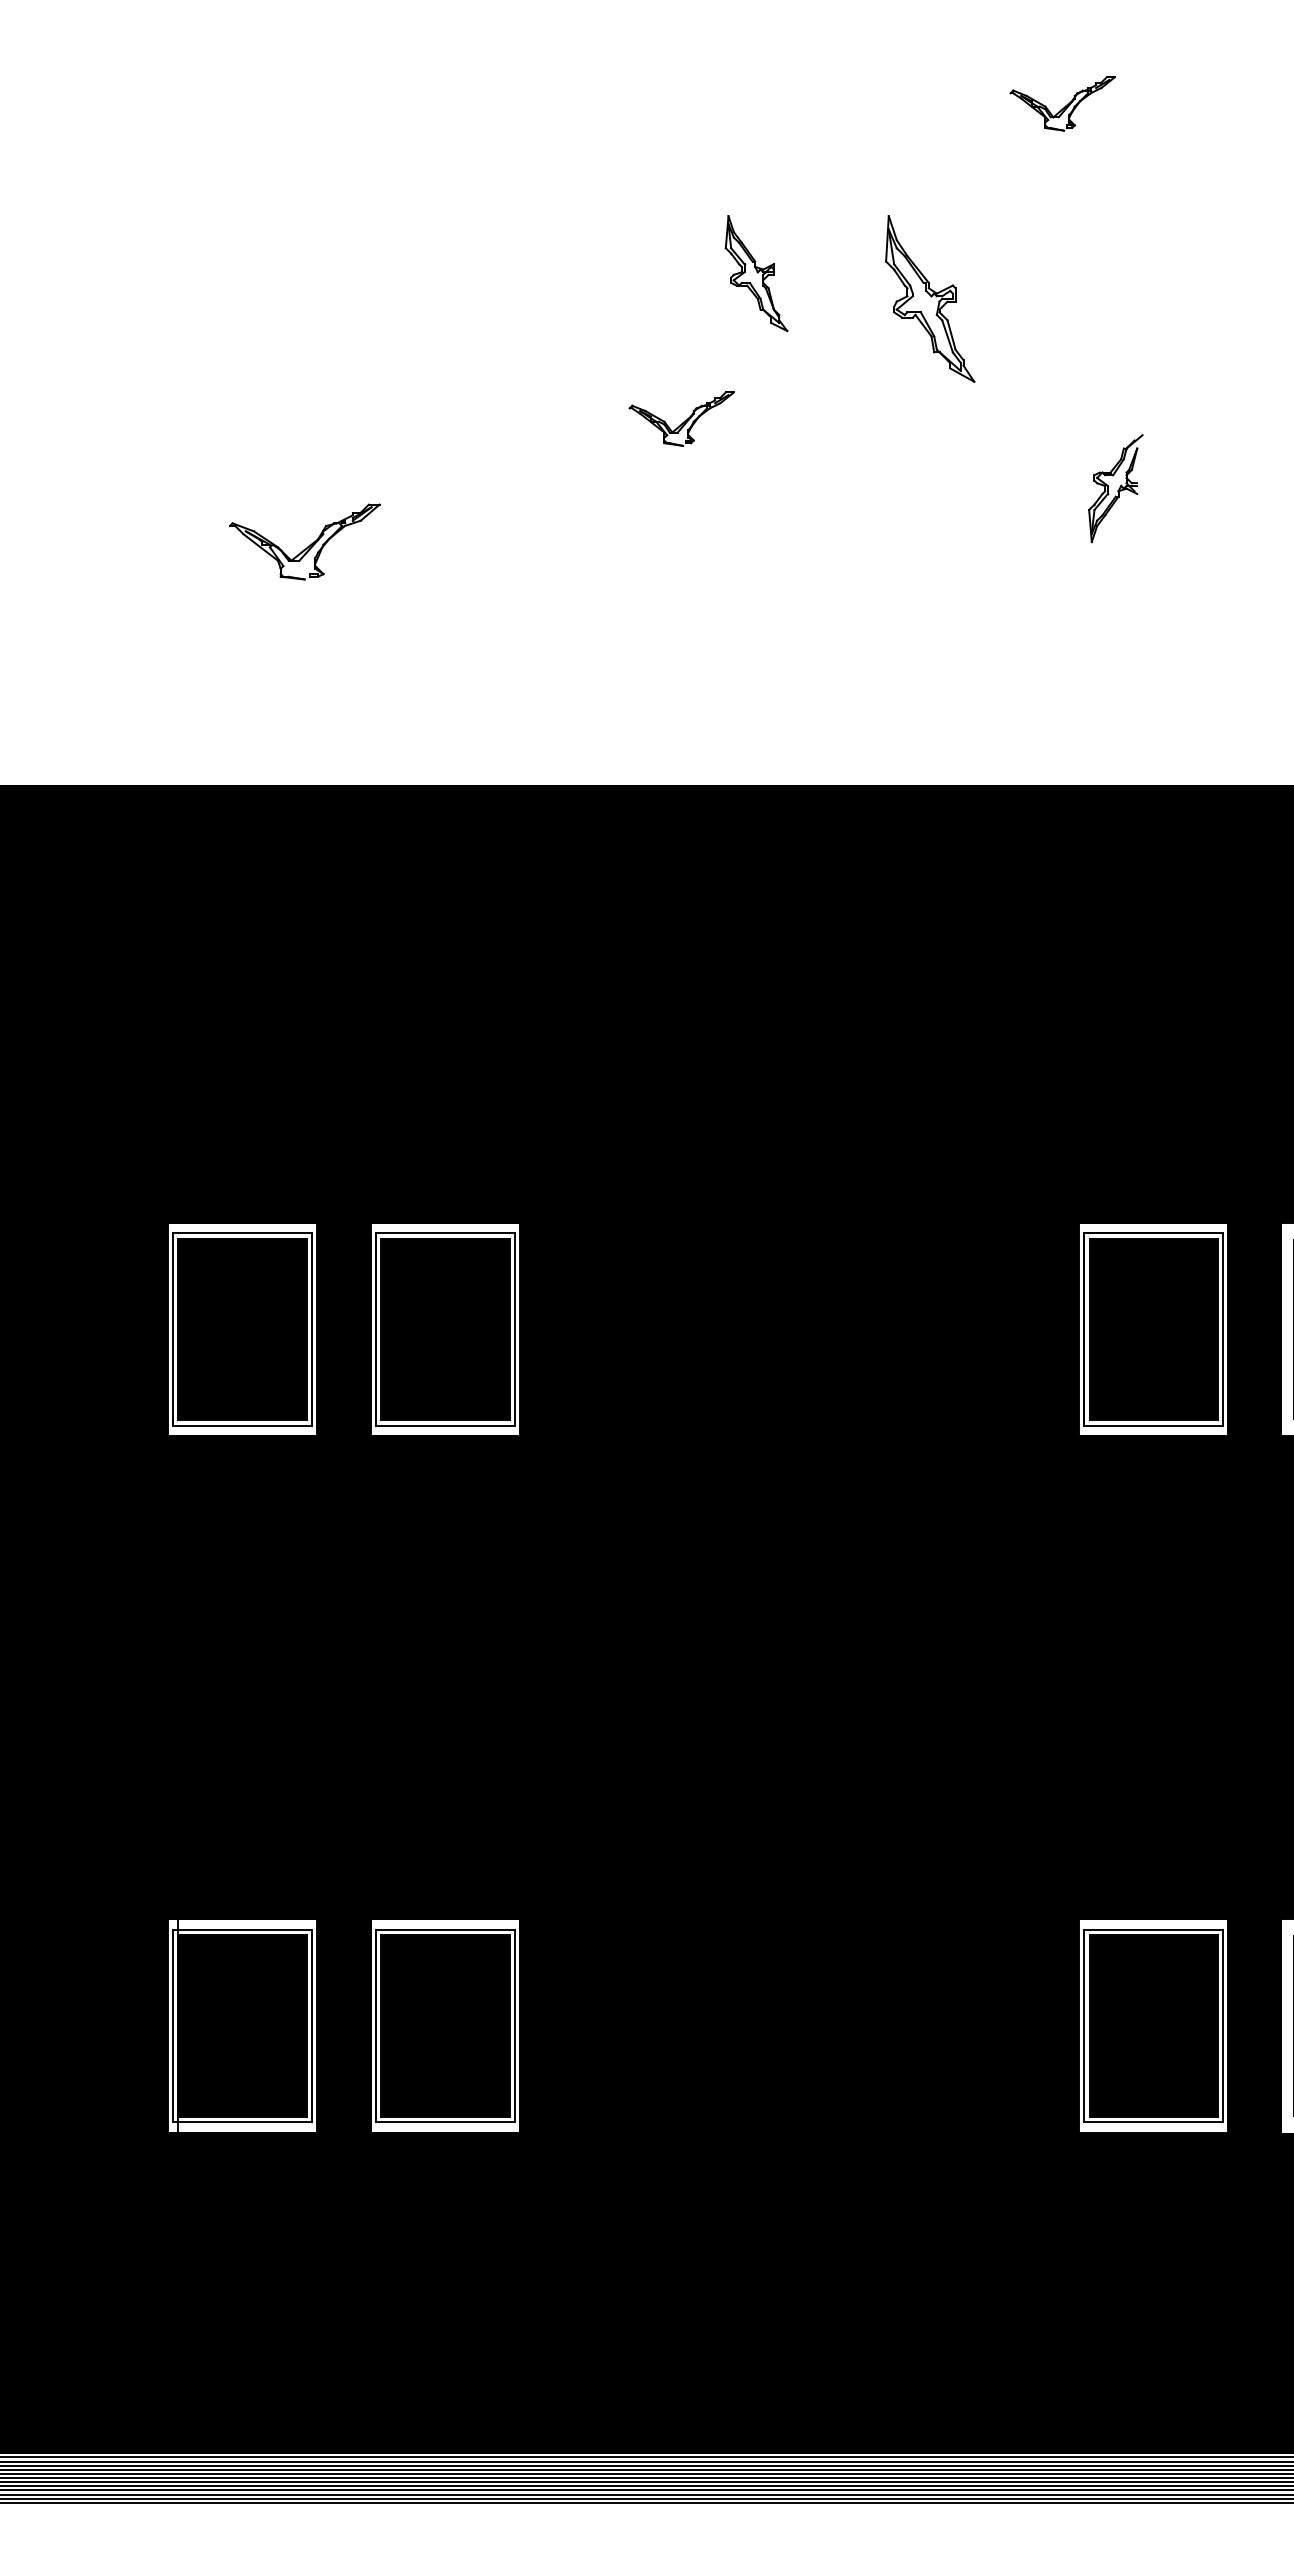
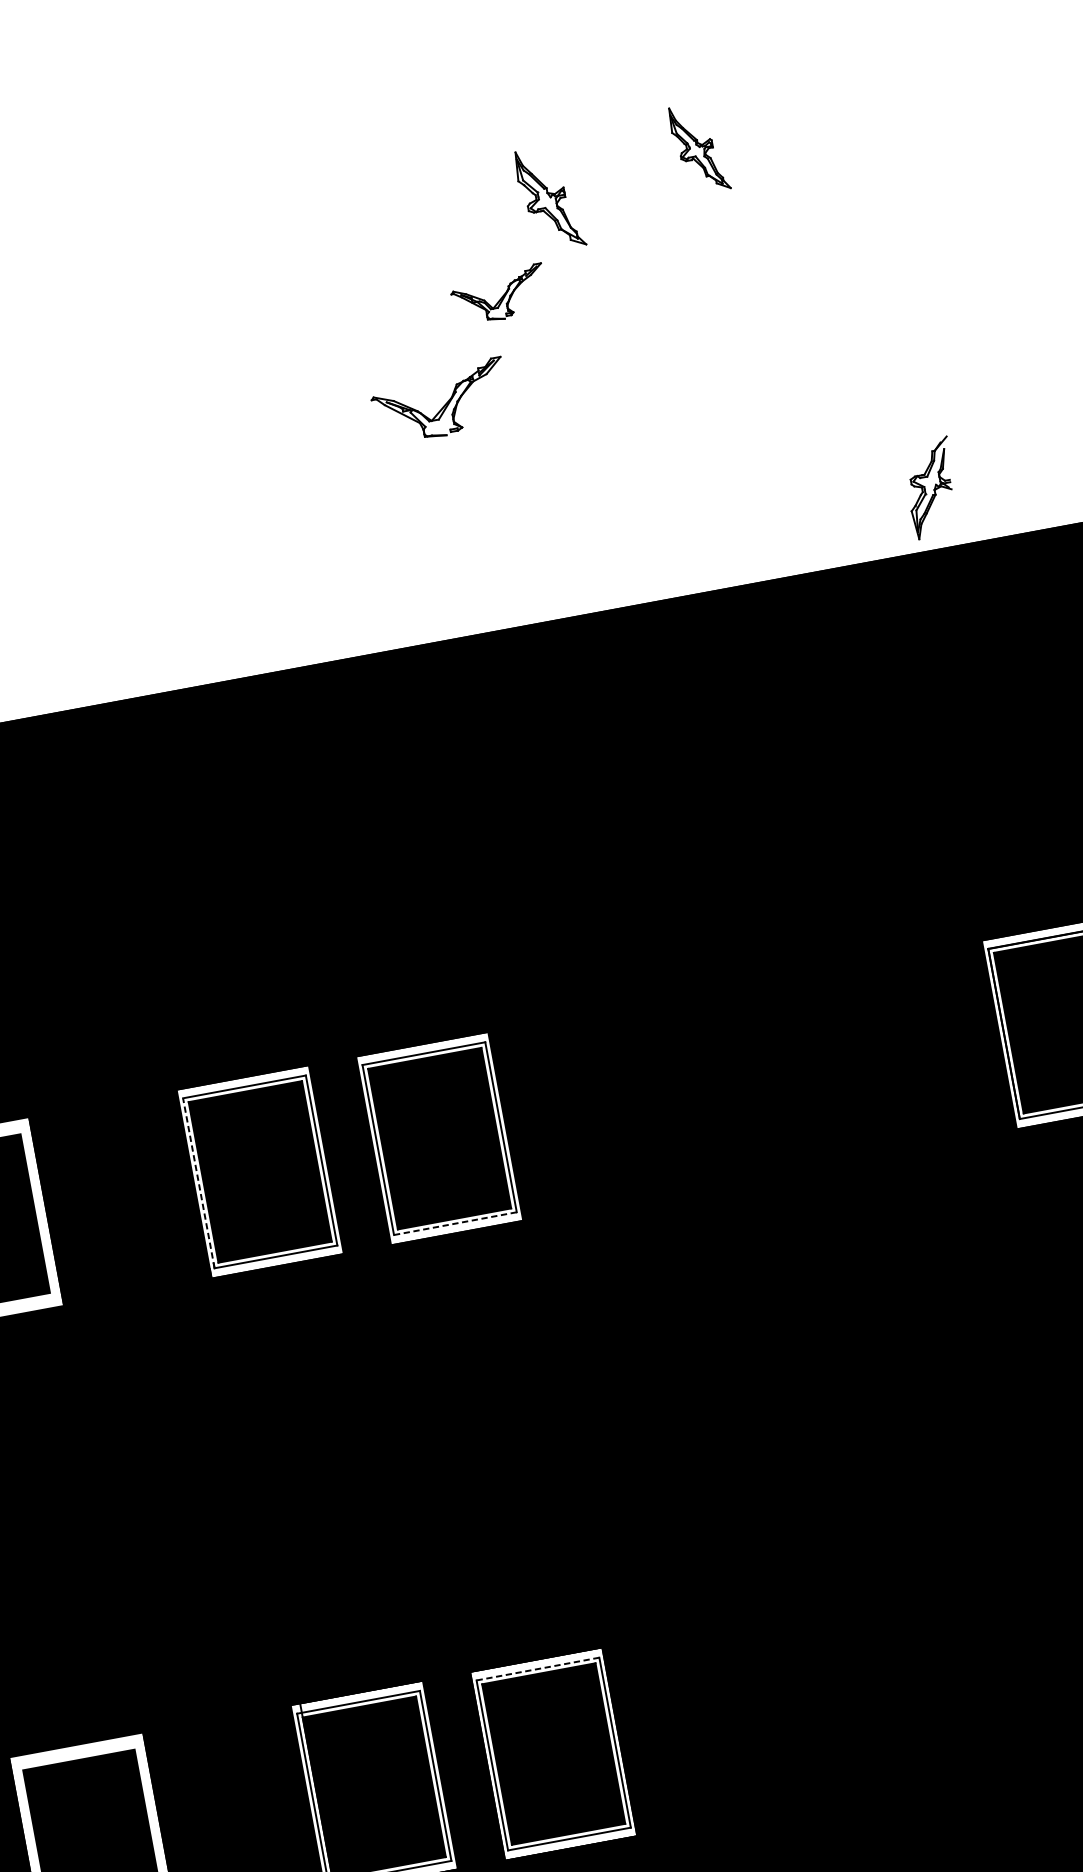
part: (756, 273) -> (549, 198), moved
part: (930, 298) -> (699, 148), size x0.6
part: (1115, 488) -> (931, 488), moved
part: (304, 541) -> (440, 401), moved
line: (173, 1329) -> (199, 1183), solid -> dashed
line: (445, 1425) -> (455, 1223), solid -> dashed
line: (446, 1929) -> (538, 1668), solid -> dashed

